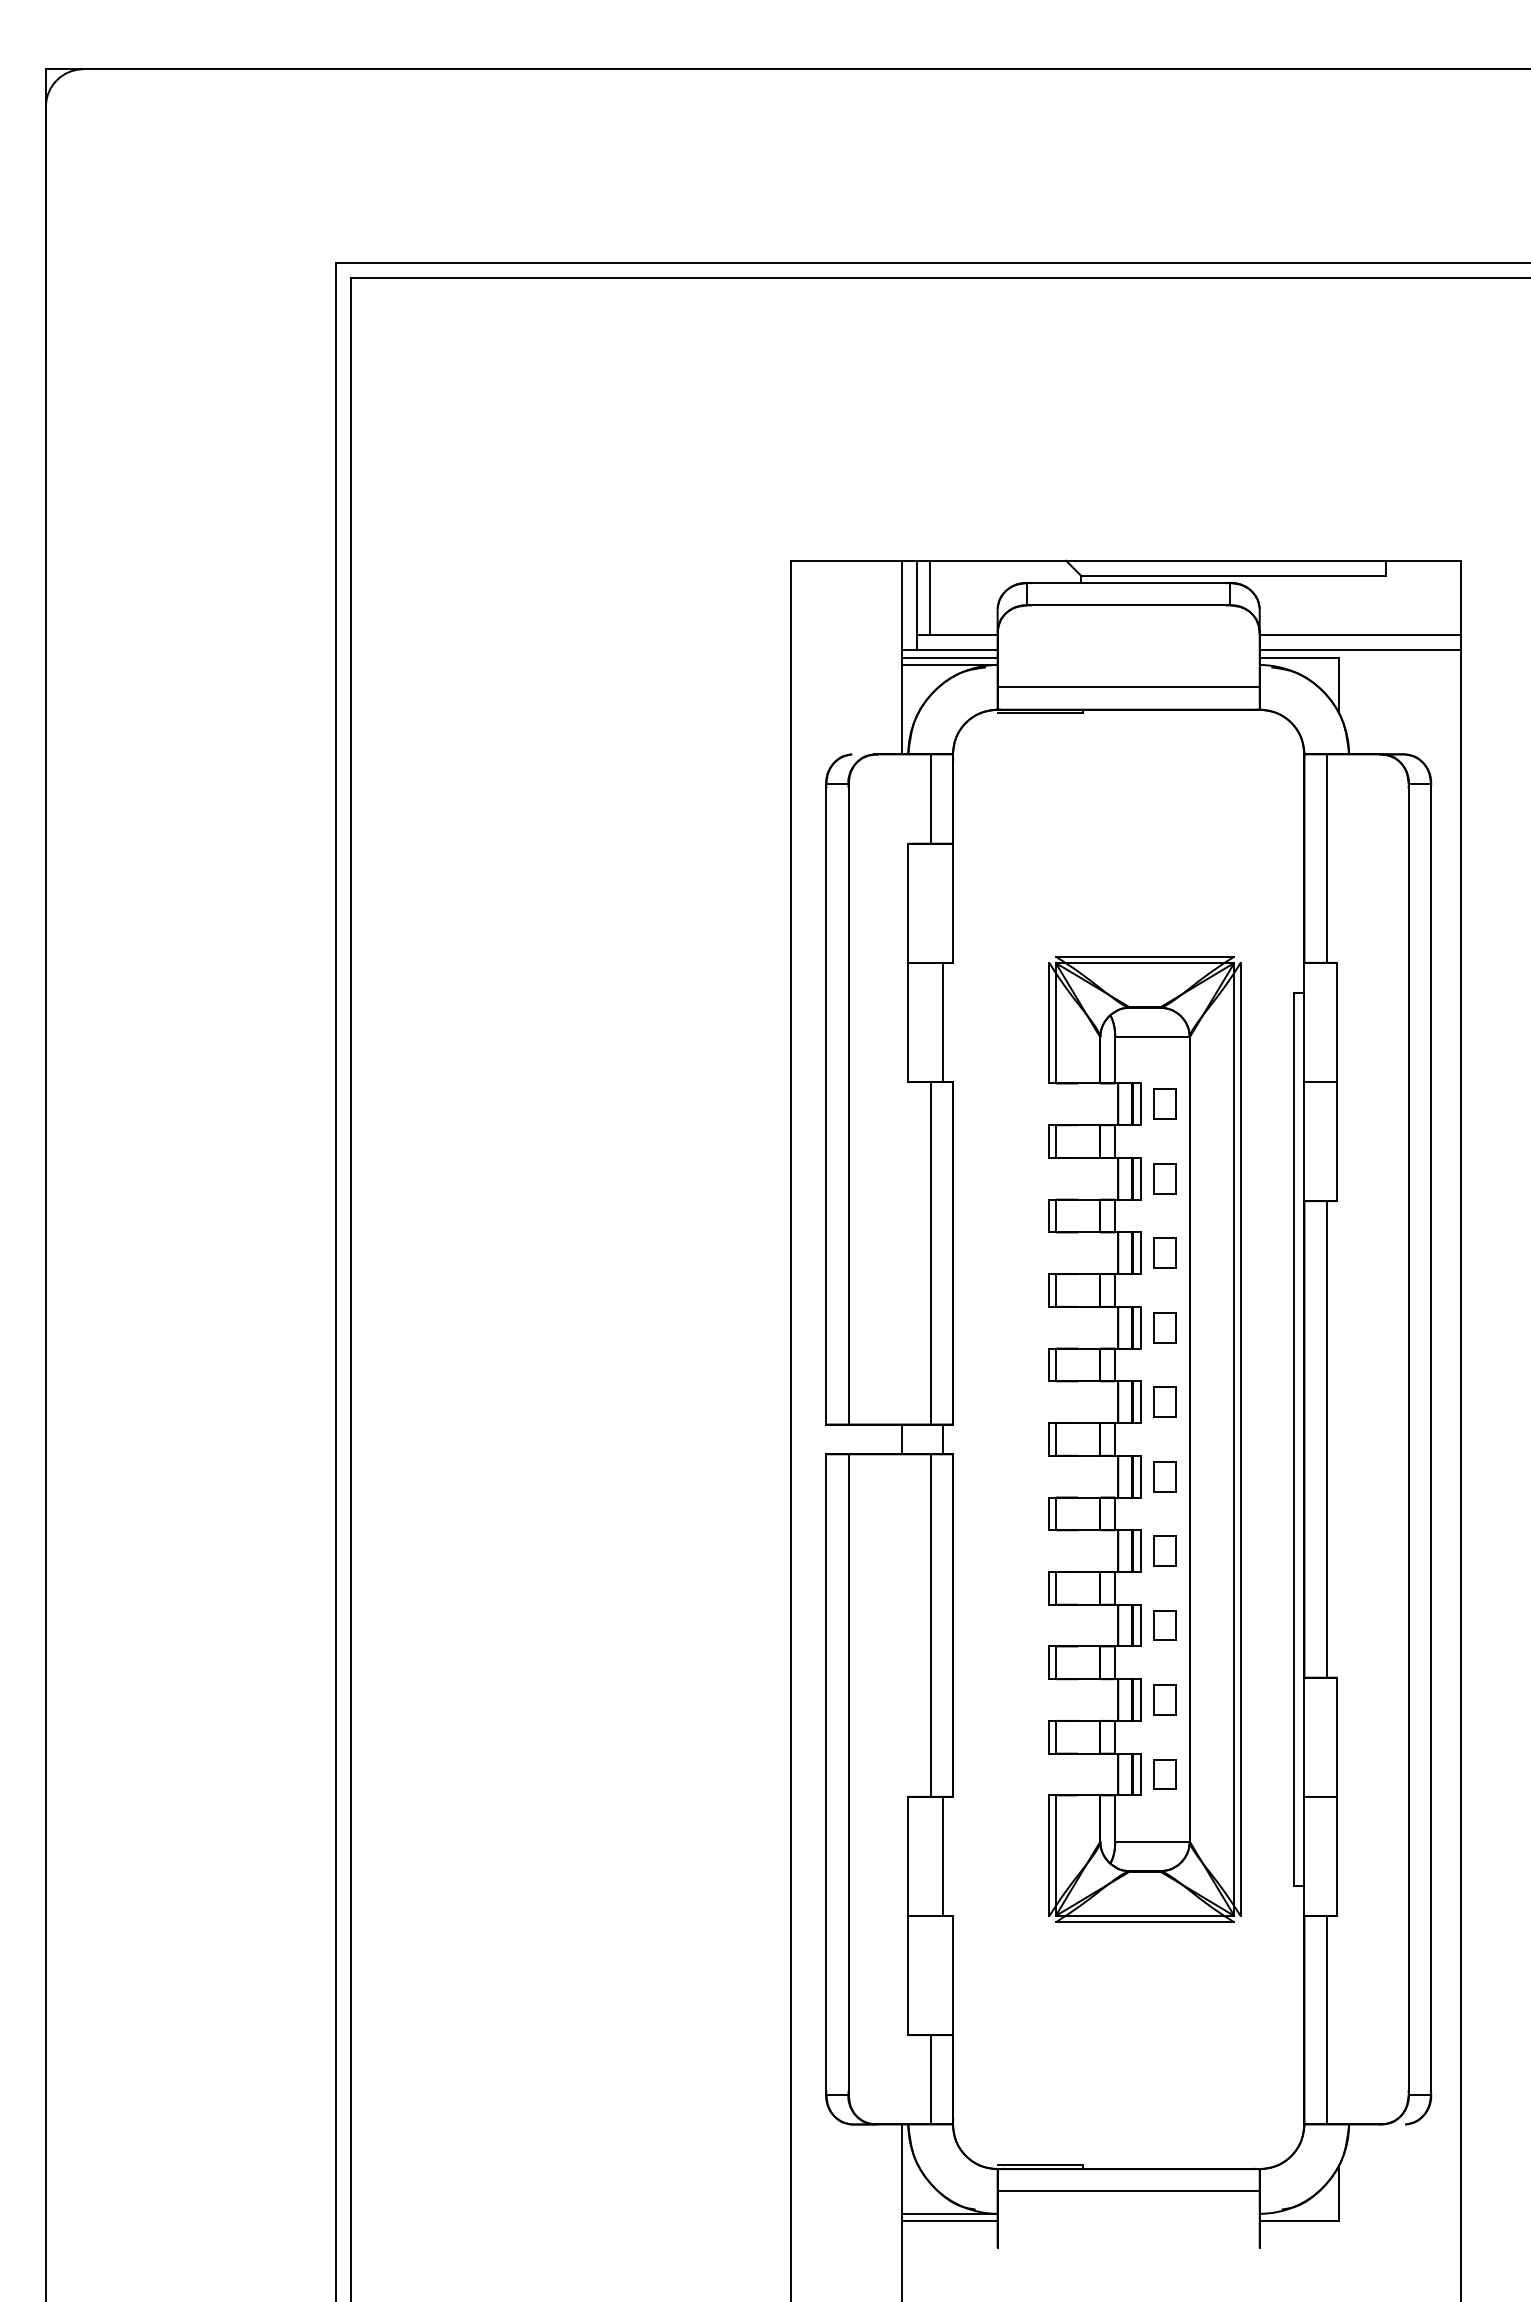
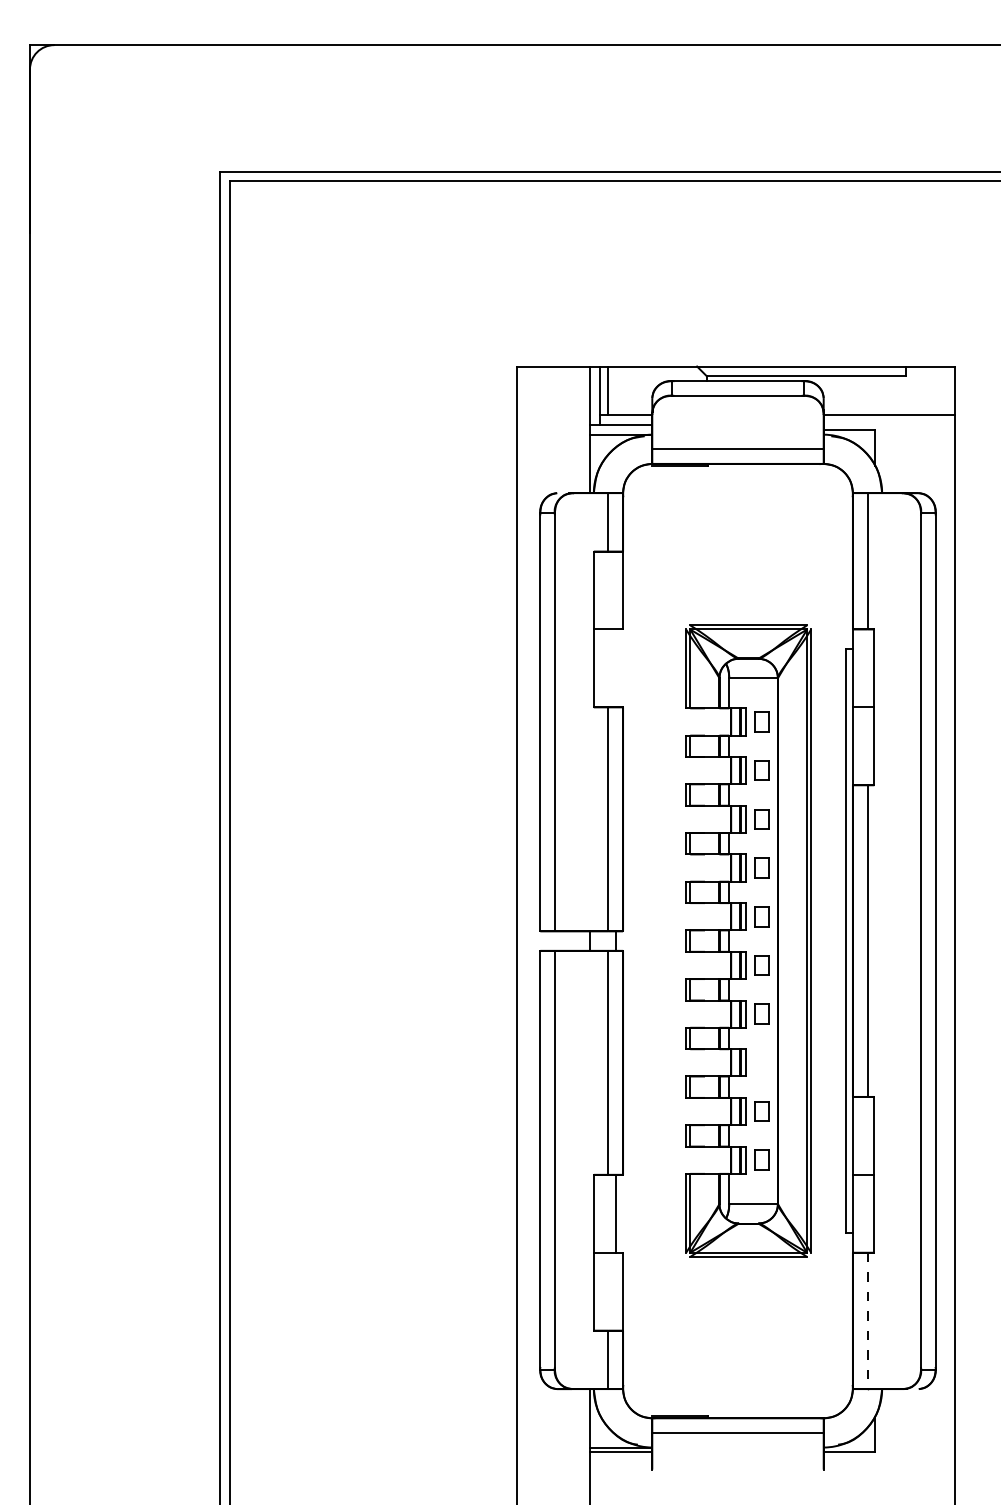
line: (1360, 649) -> (889, 424), removed
line: (949, 657) -> (620, 429), removed
line: (942, 1022) -> (616, 668), removed
part: (1164, 1625) -> (761, 1062), removed
line: (1326, 2021) -> (867, 1321), solid -> dashed

